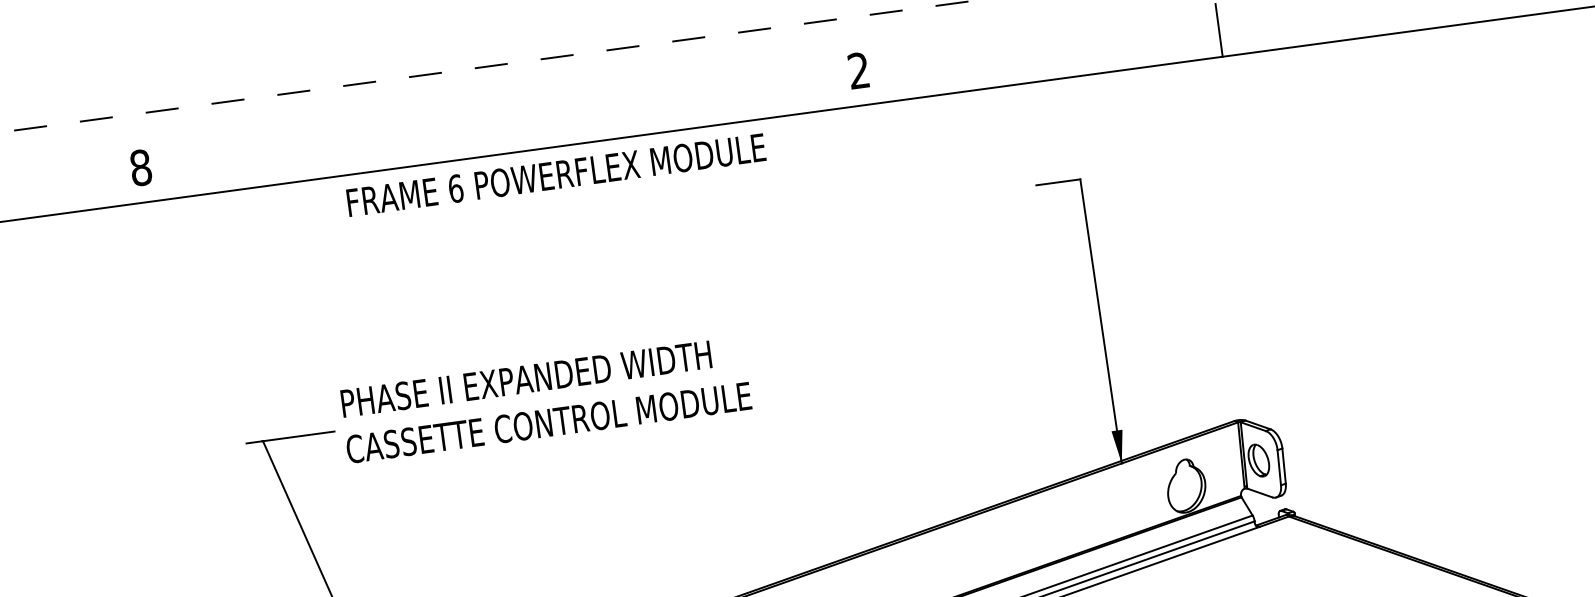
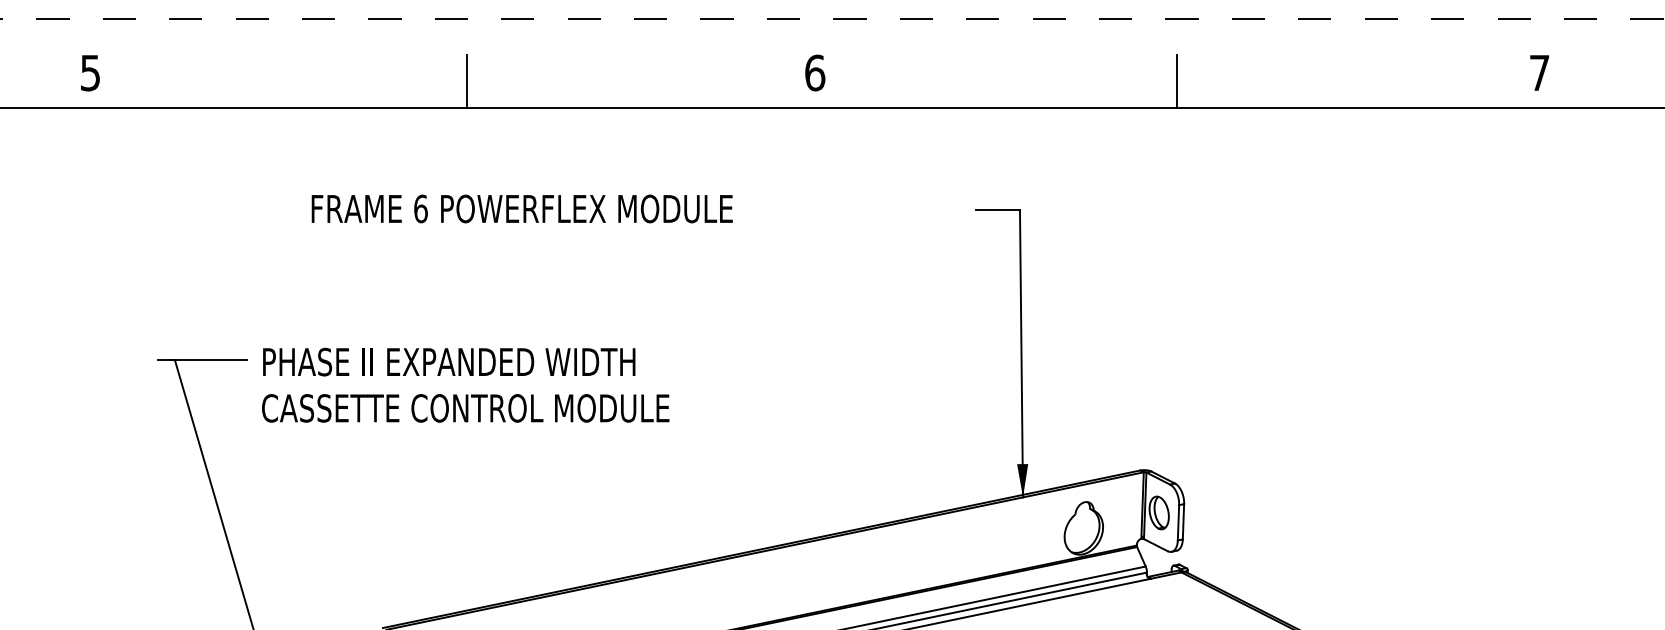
text: (859, 70) -> (815, 72), 2 -> 6
line: (515, 124) -> (467, 80), added
text: (140, 167) -> (90, 72), 8 -> 5
text: (555, 174) -> (521, 208), moved
text: (545, 399) -> (465, 384), moved

